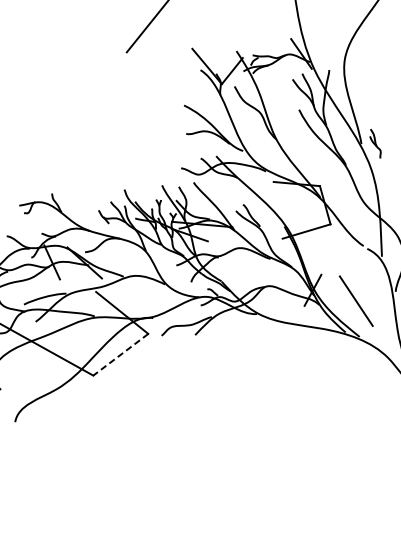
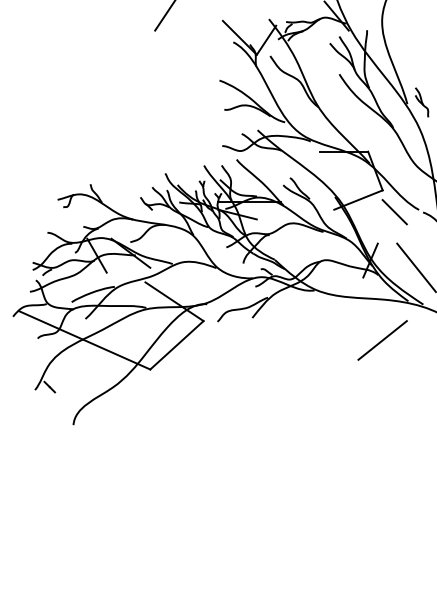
line: (339, 246) -> (394, 212), added
line: (120, 354) -> (176, 345), dashed -> solid
line: (317, 367) -> (382, 340), added

